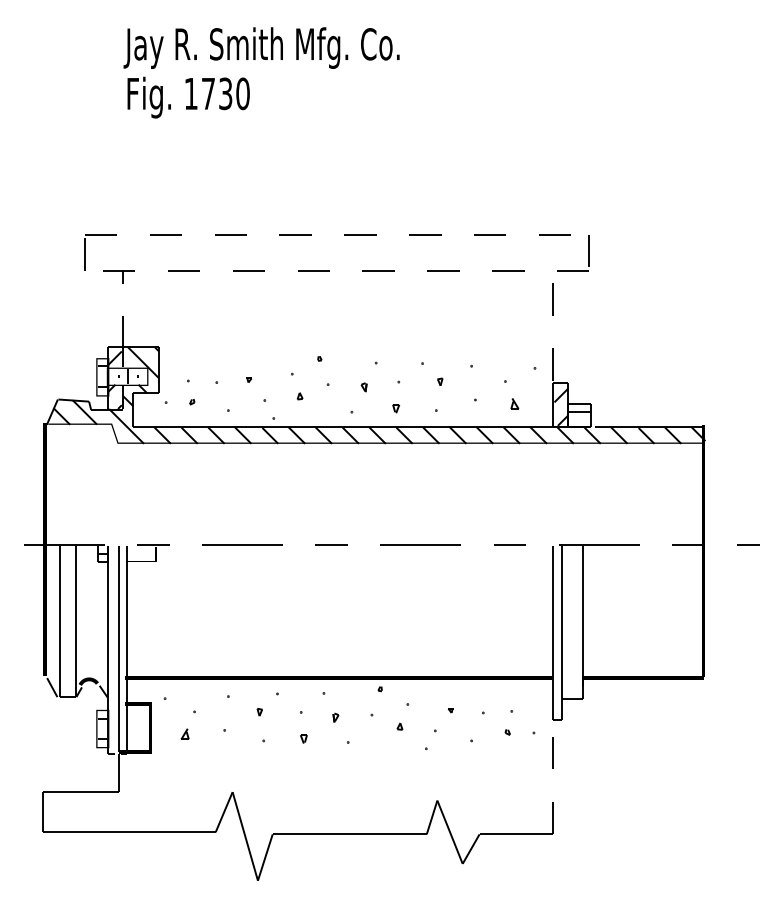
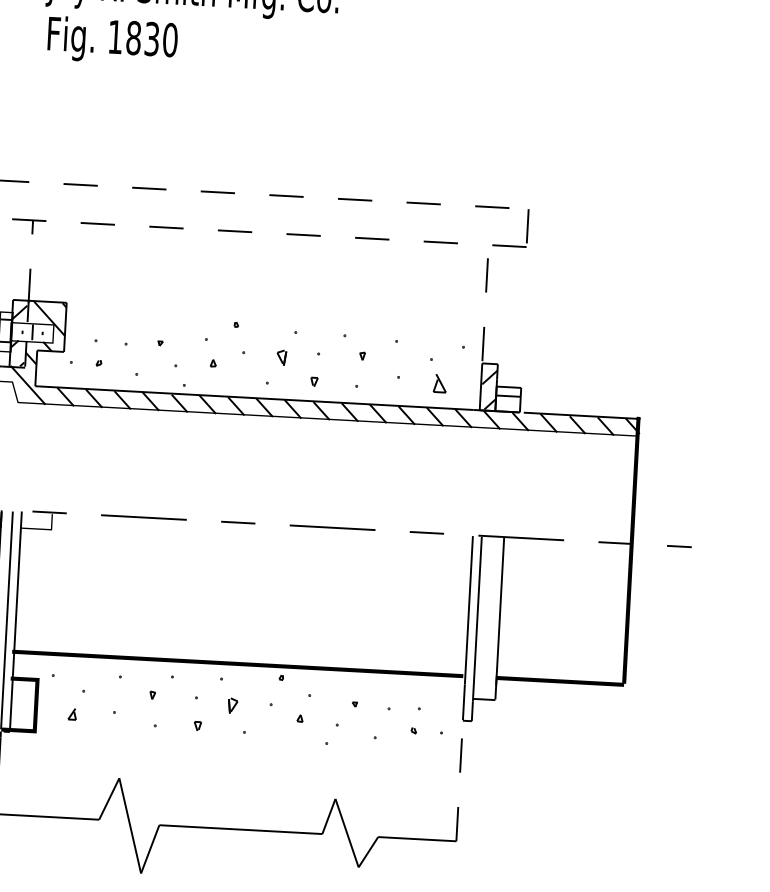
text: (208, 93) -> (133, 37), 1730 -> 1830
part: (363, 387) -> (280, 357), size x1.6
part: (514, 403) -> (439, 383), size x1.6
part: (335, 717) -> (232, 705), size x1.6

